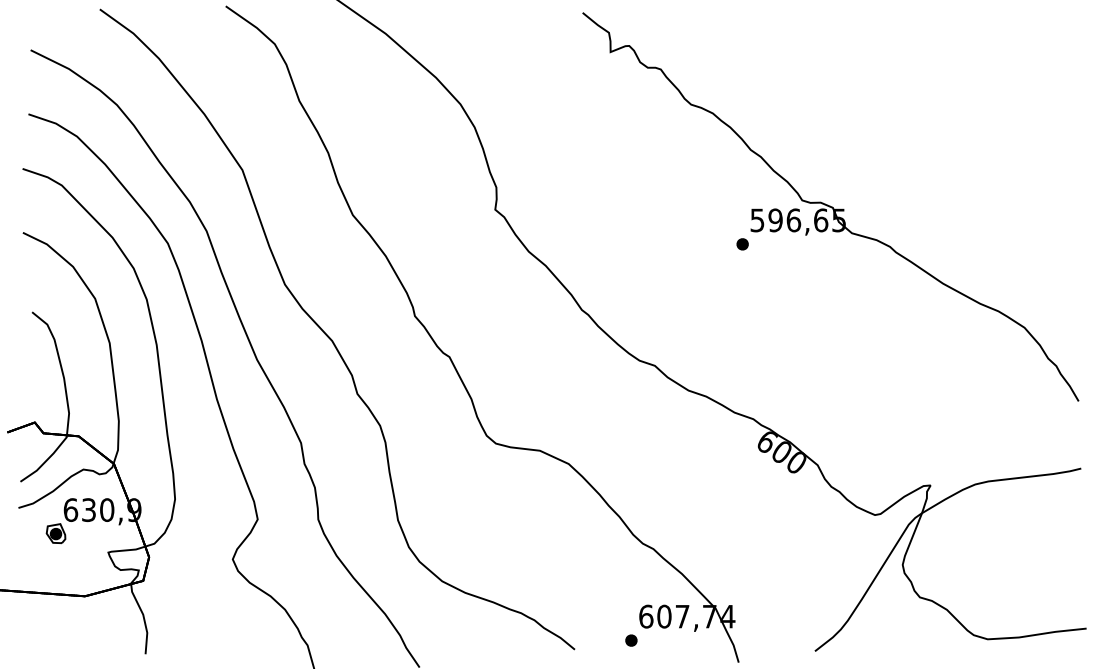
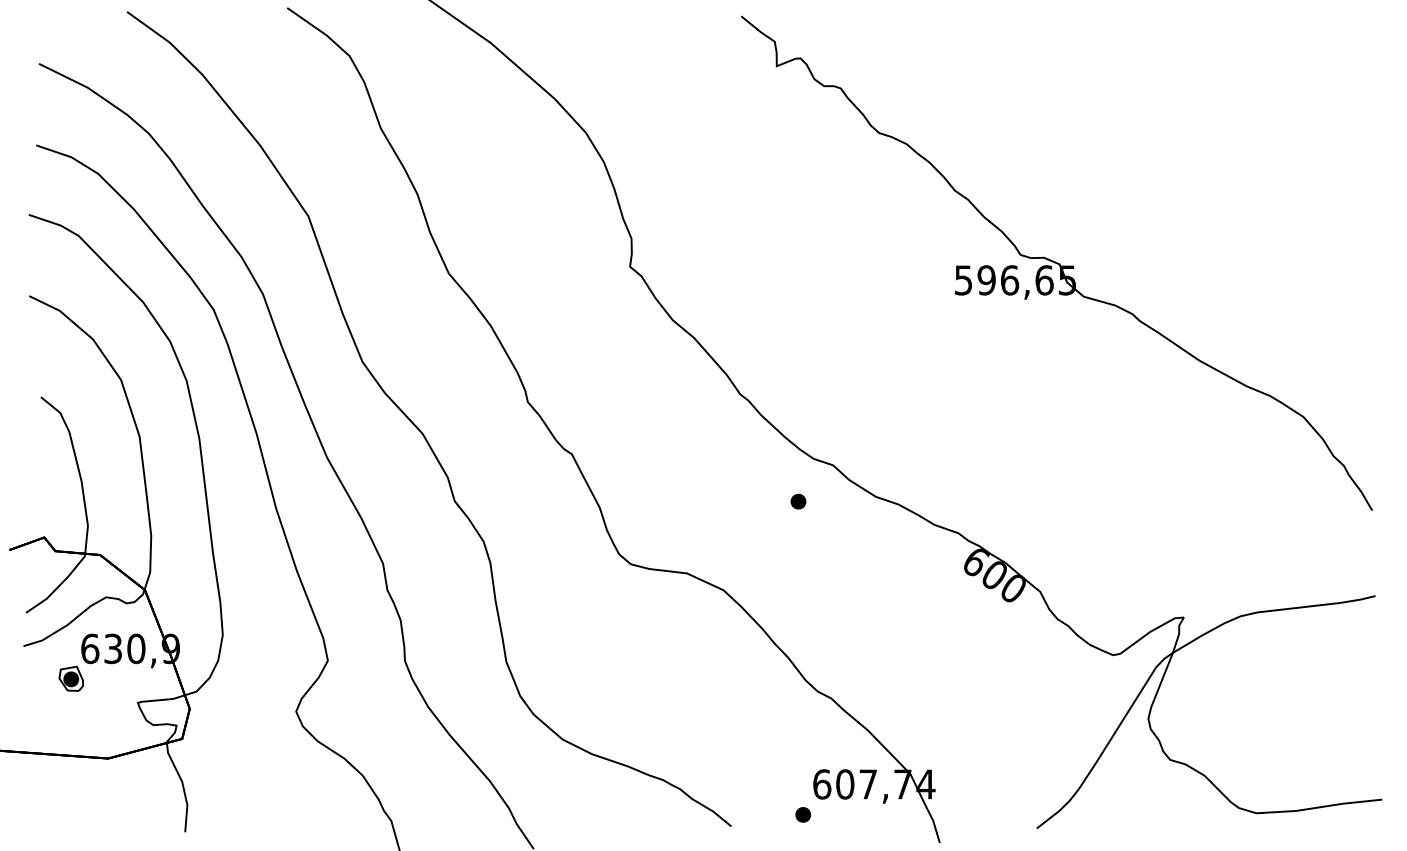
part: (742, 244) -> (798, 501), moved

